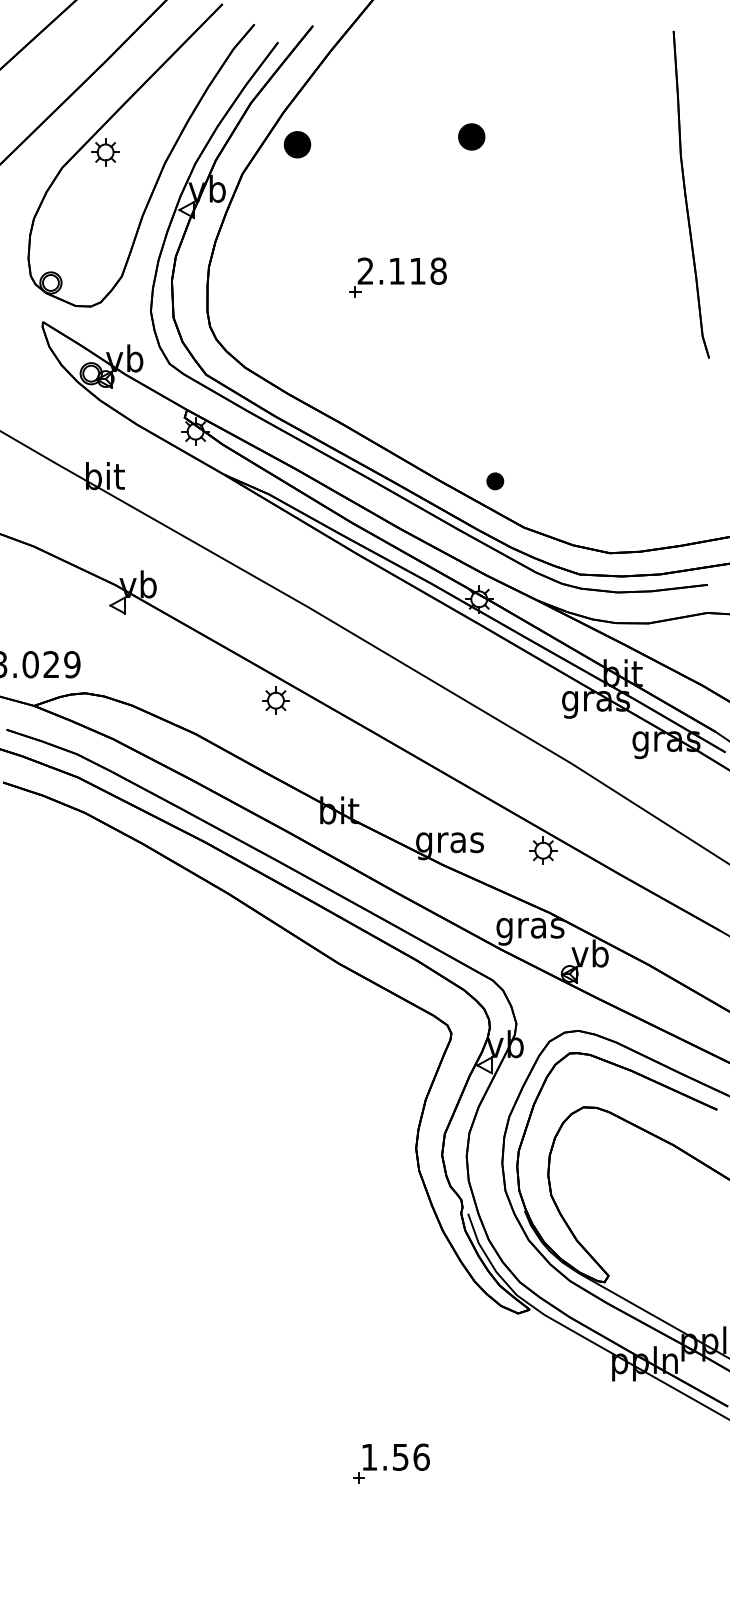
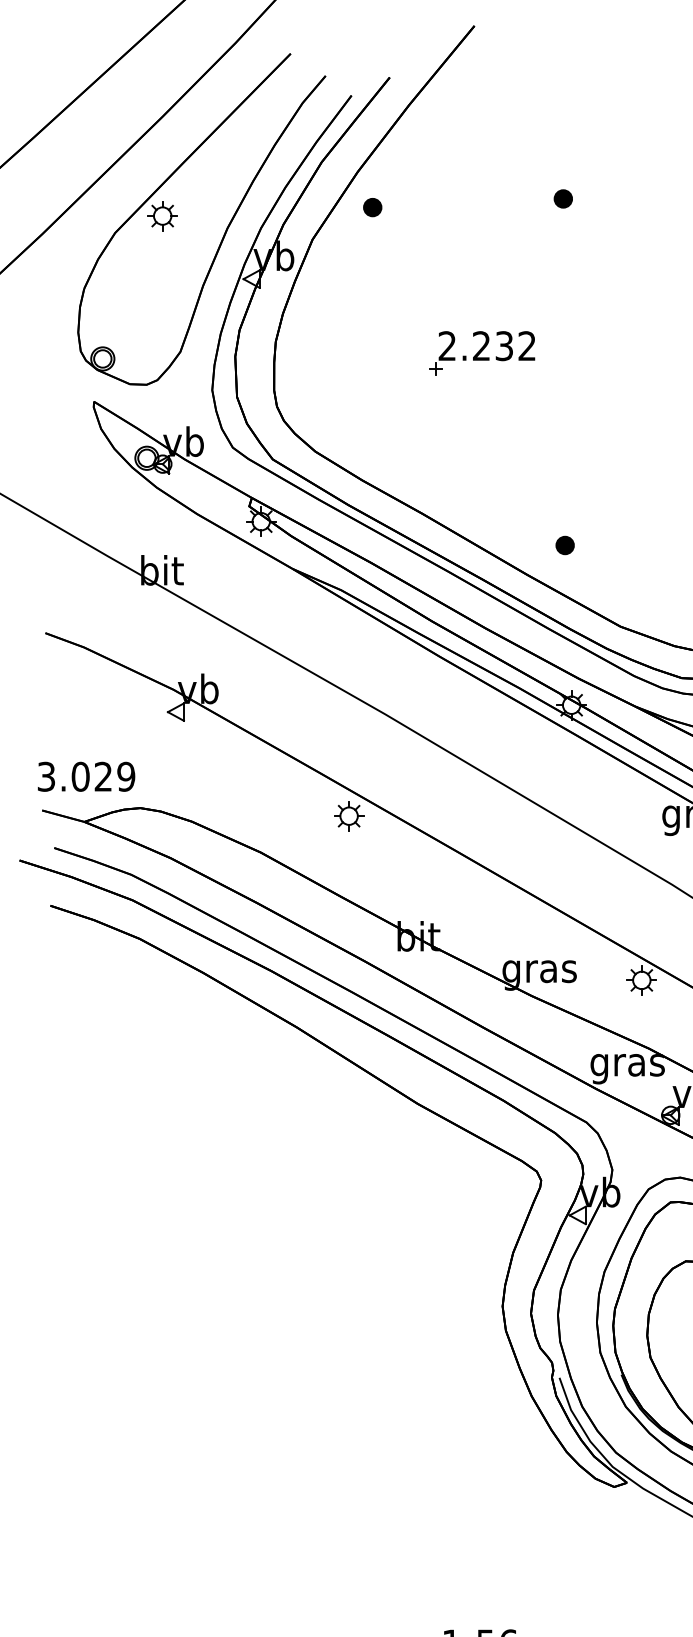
part: (471, 136) -> (563, 198), size x0.62
part: (297, 144) -> (372, 207), size x0.62
text: (417, 270) -> (504, 345), 2.118 -> 2.232
part: (495, 481) -> (565, 545), moved

